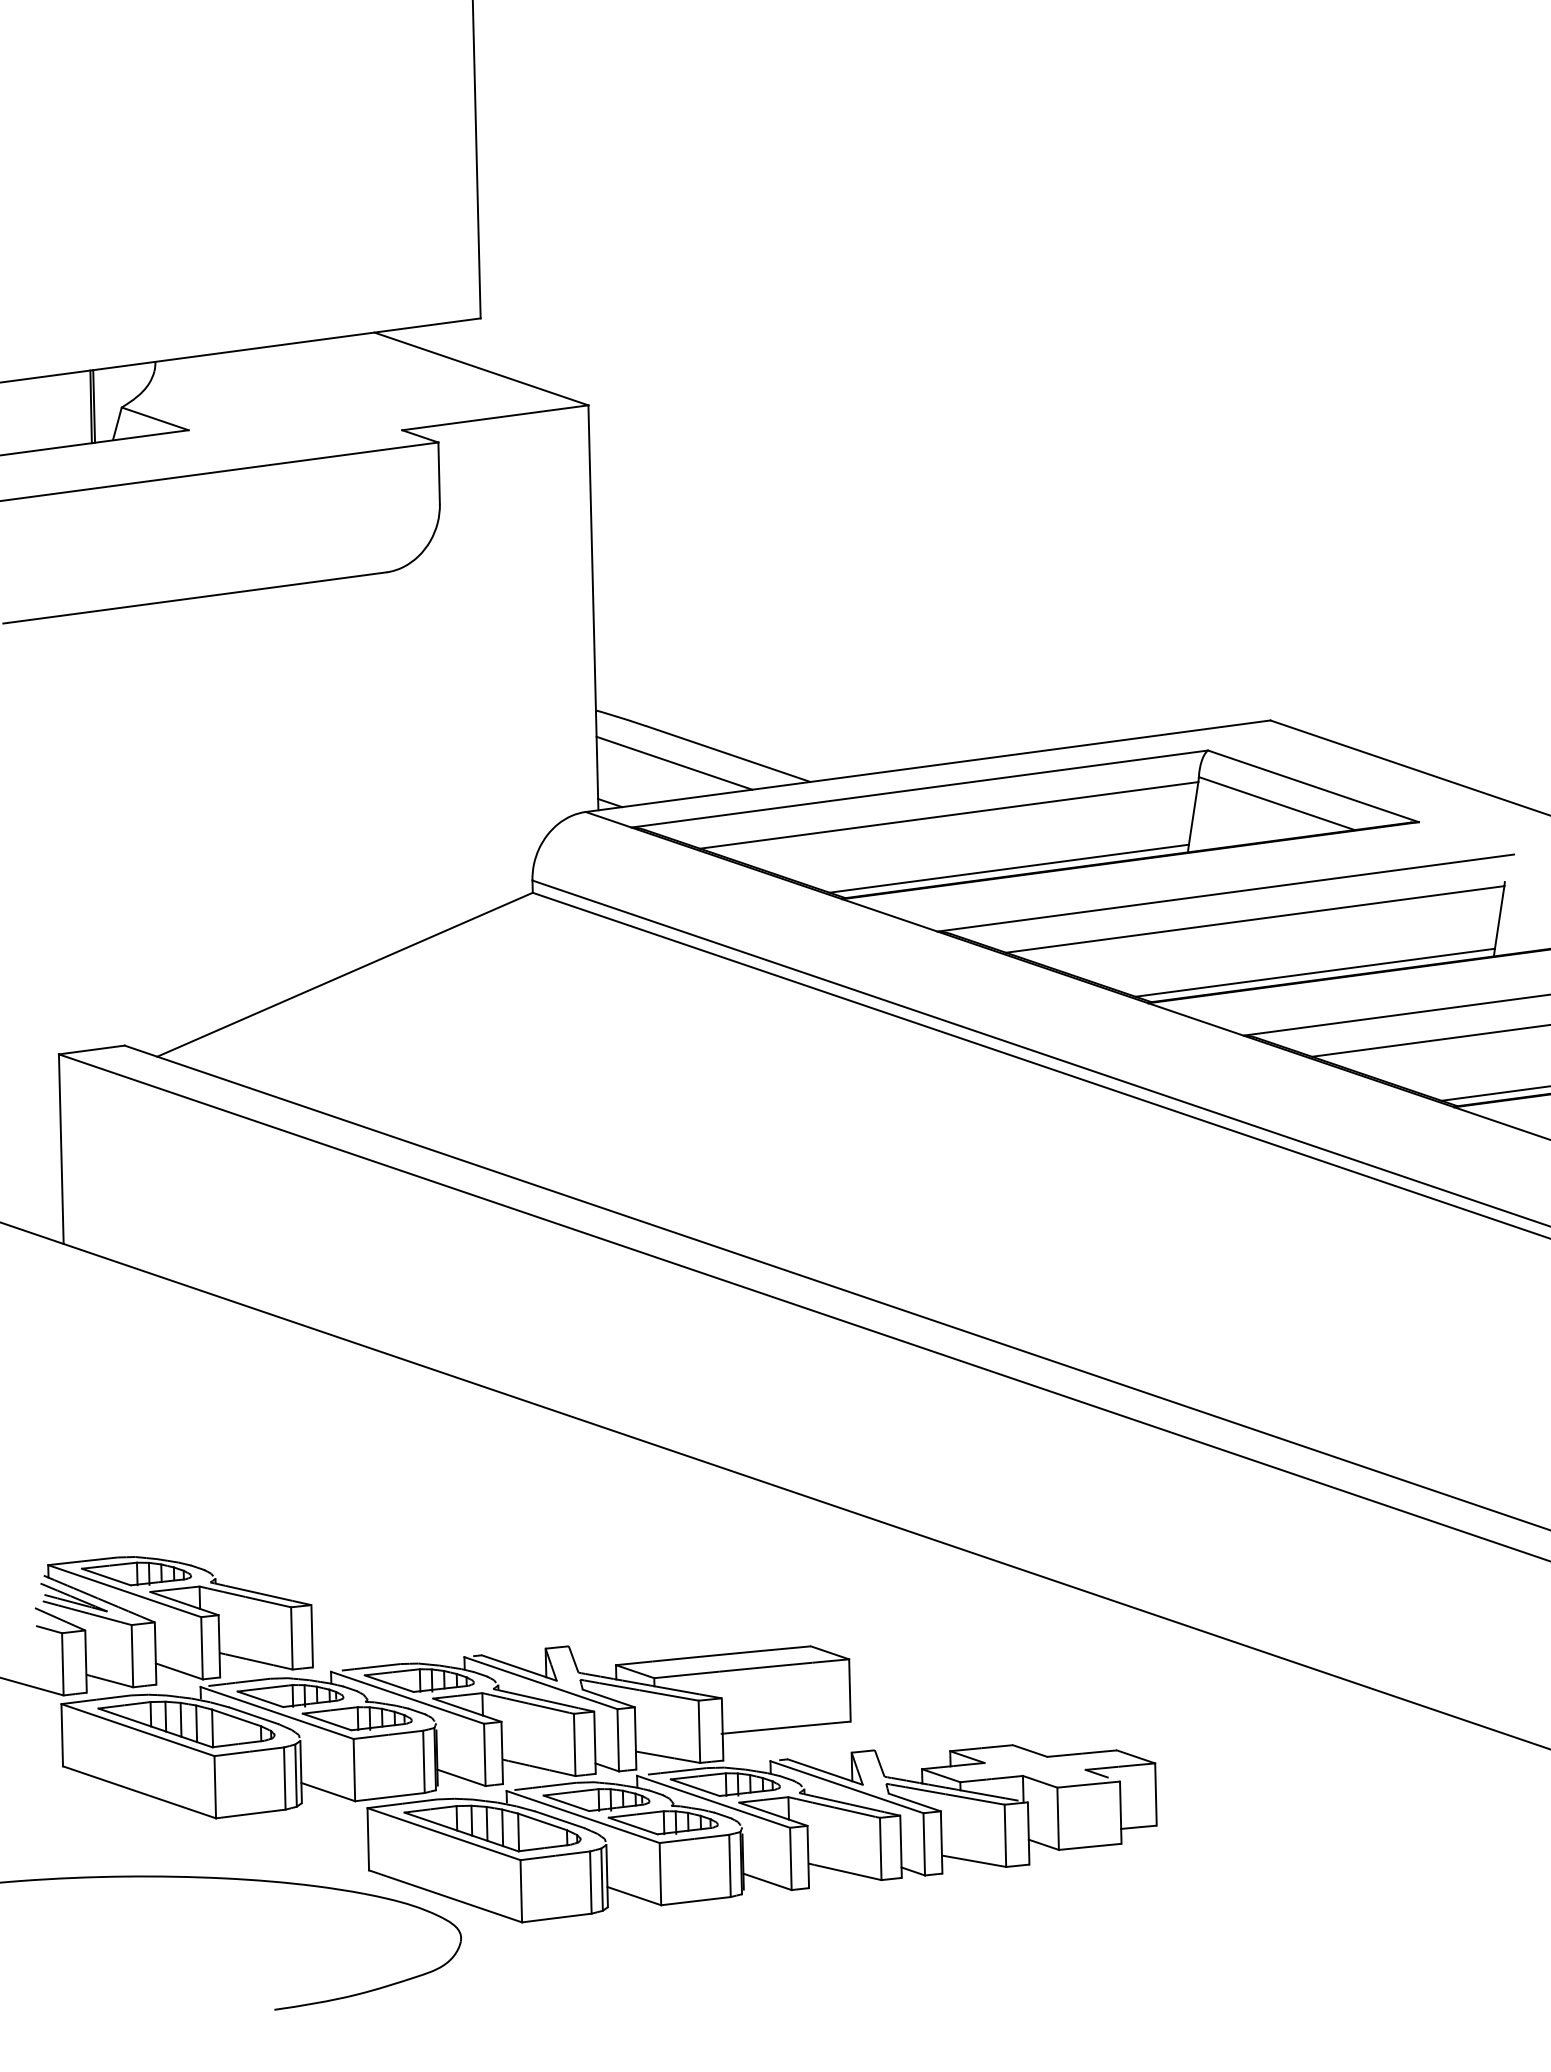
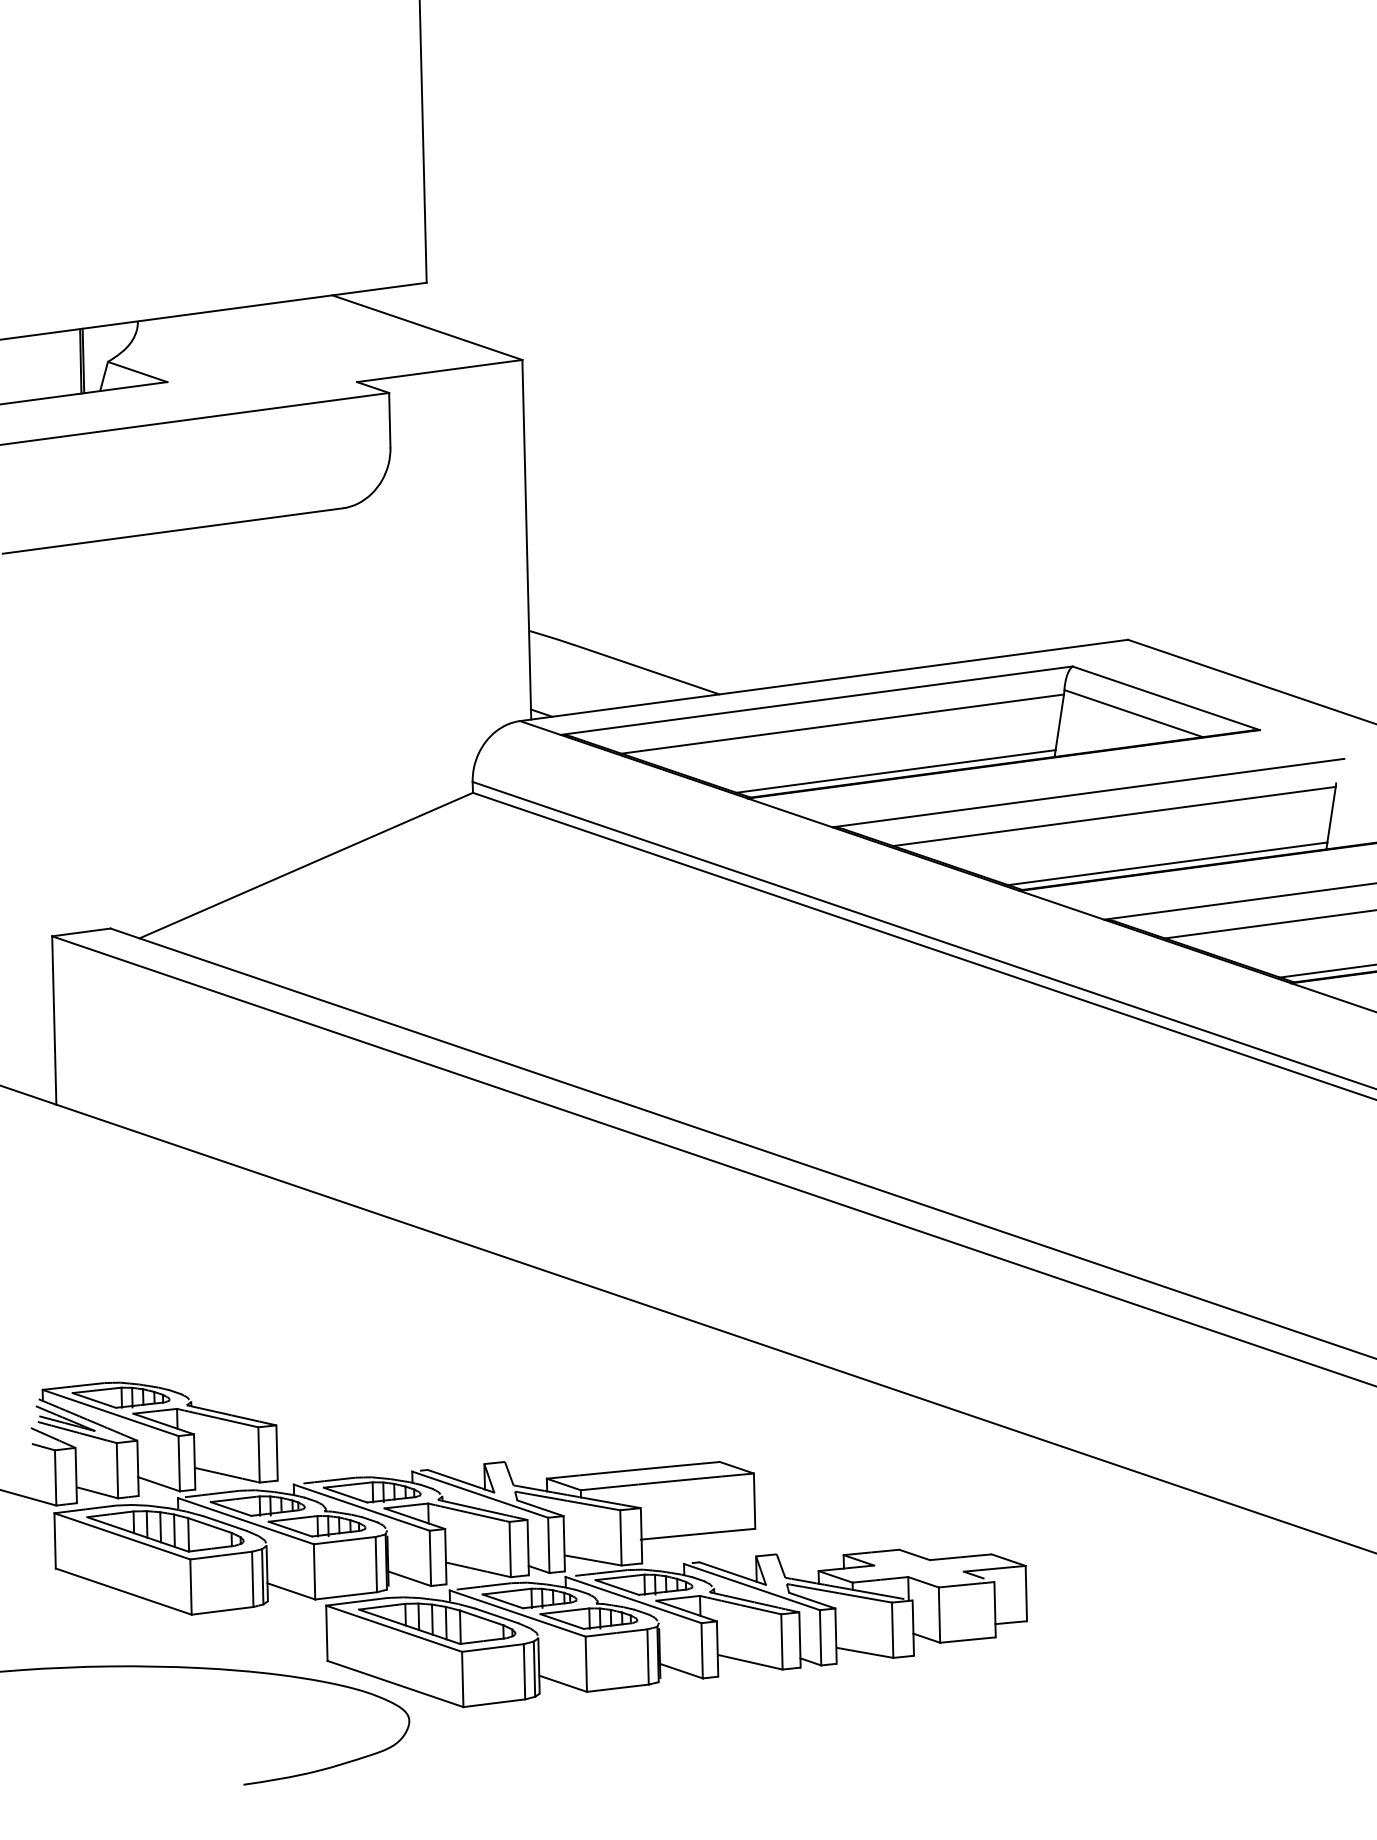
line: (674, 762) -> (598, 677), removed

